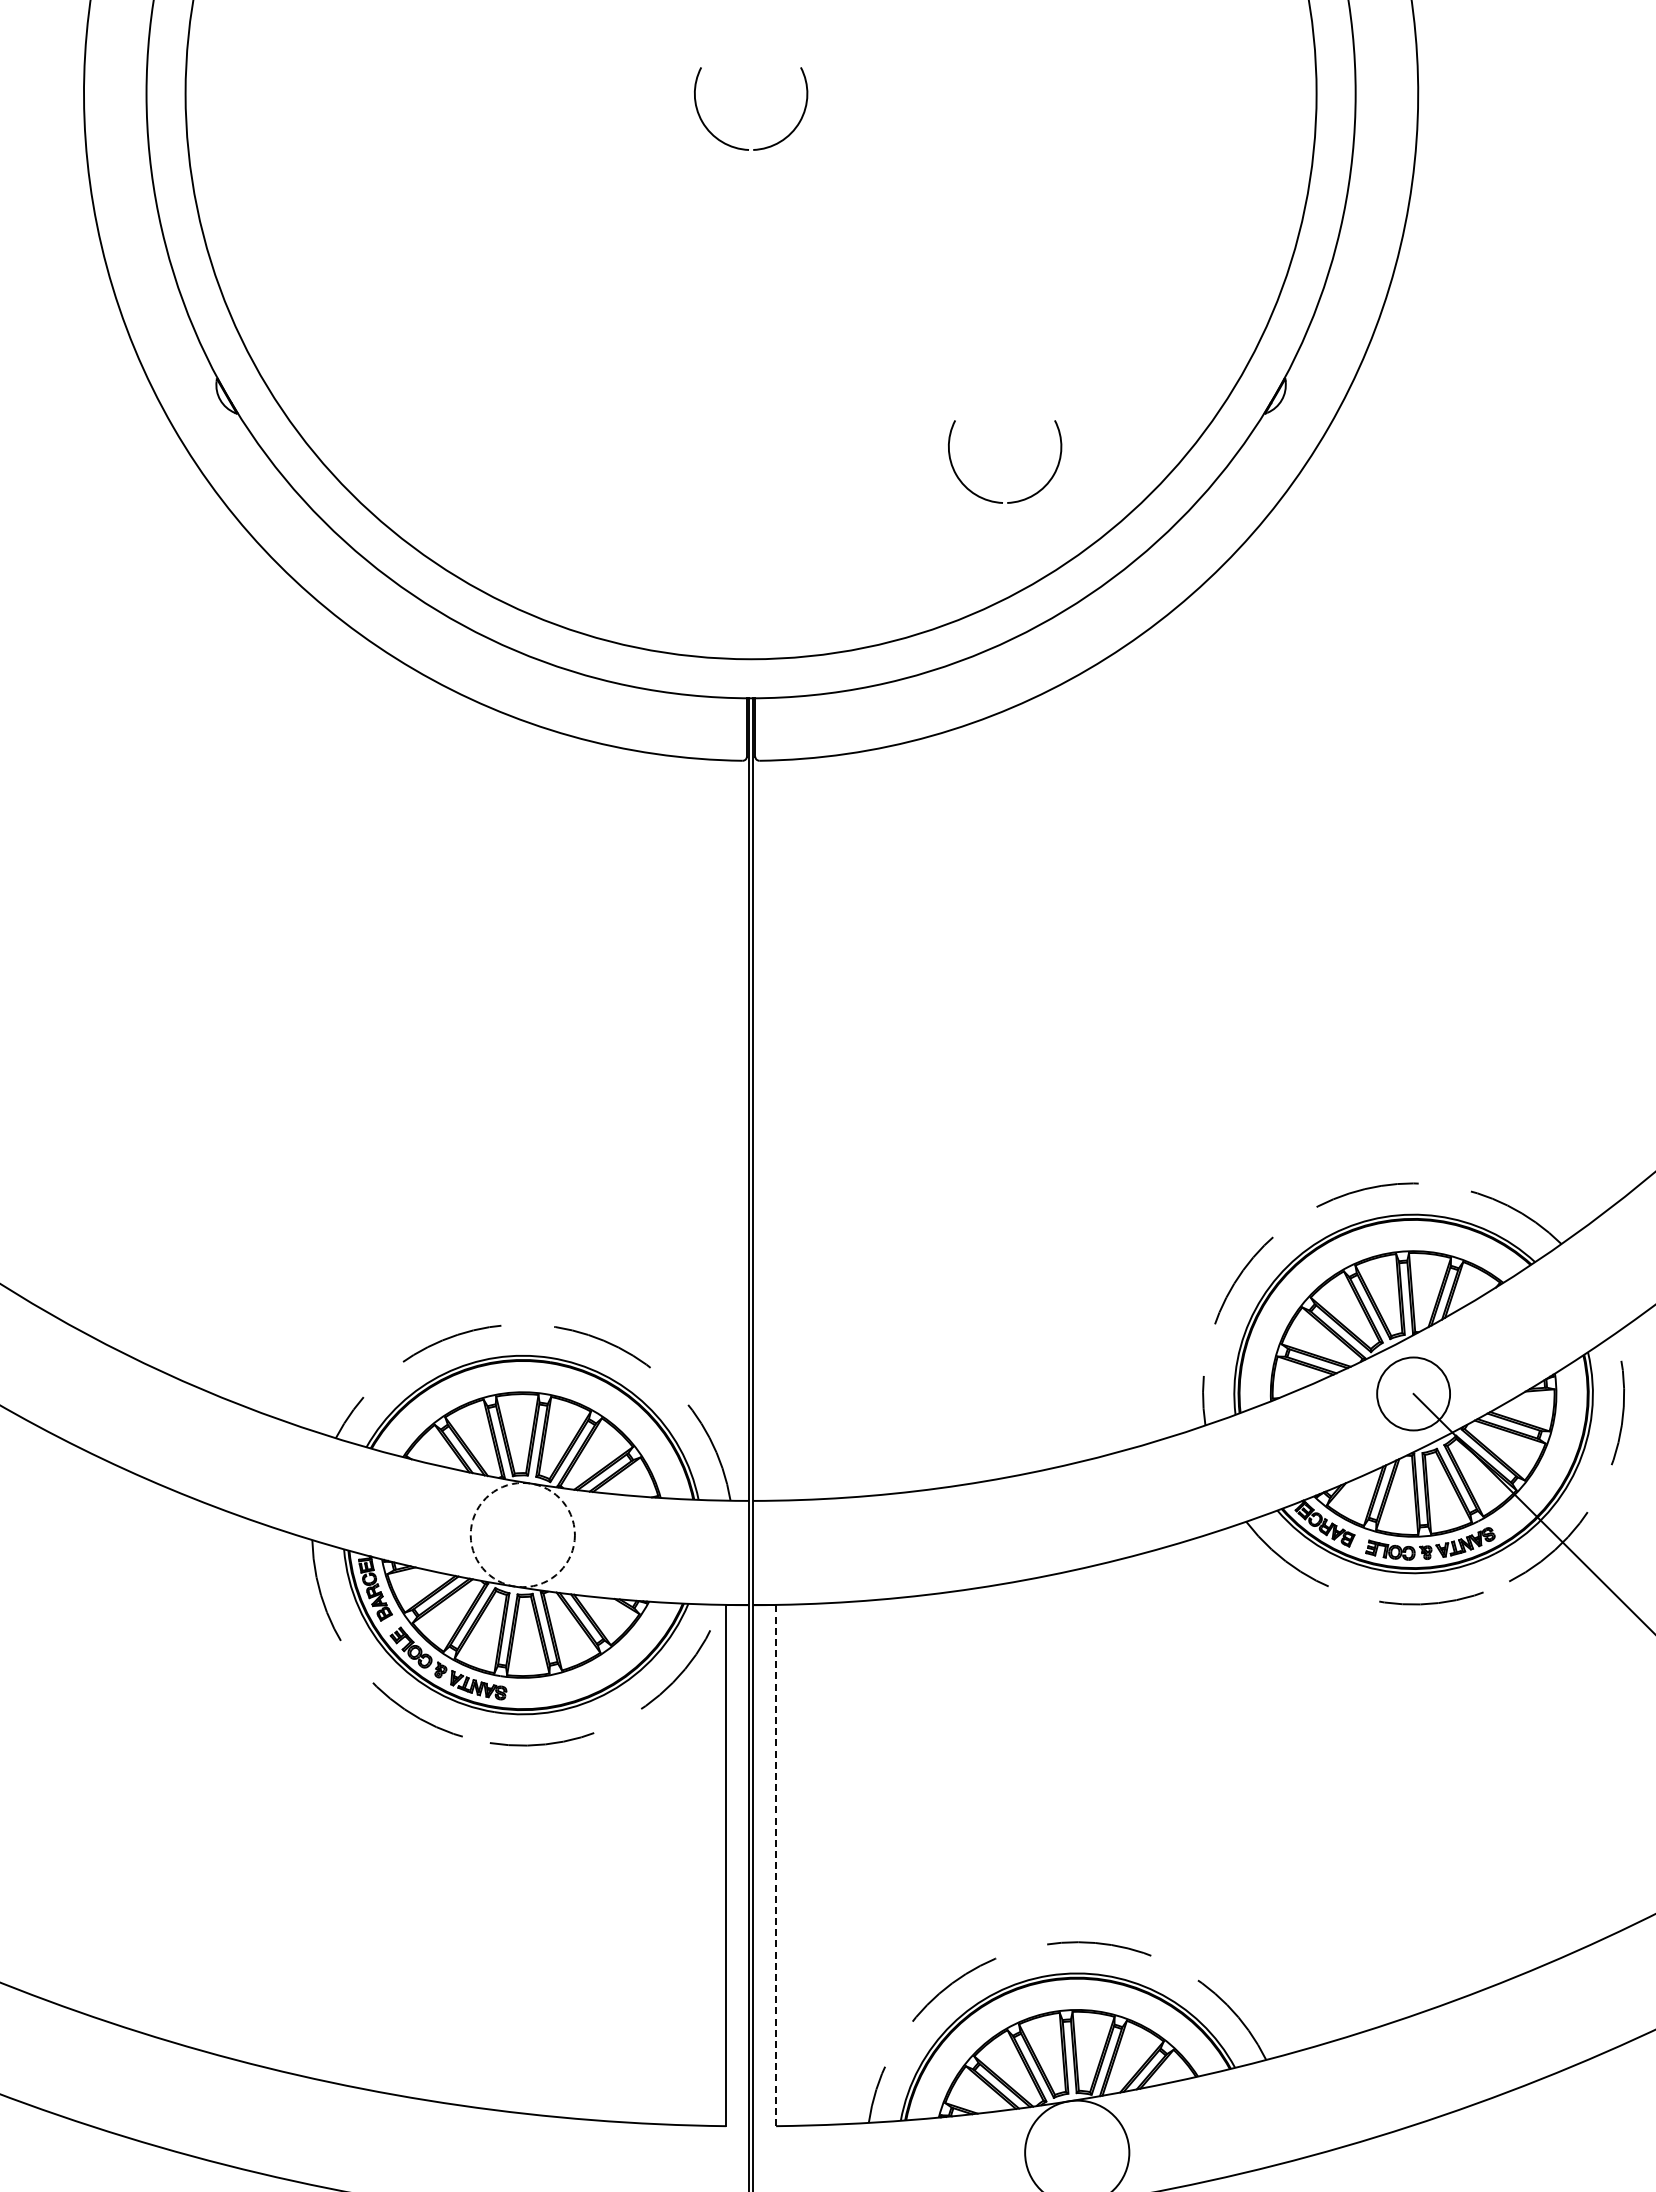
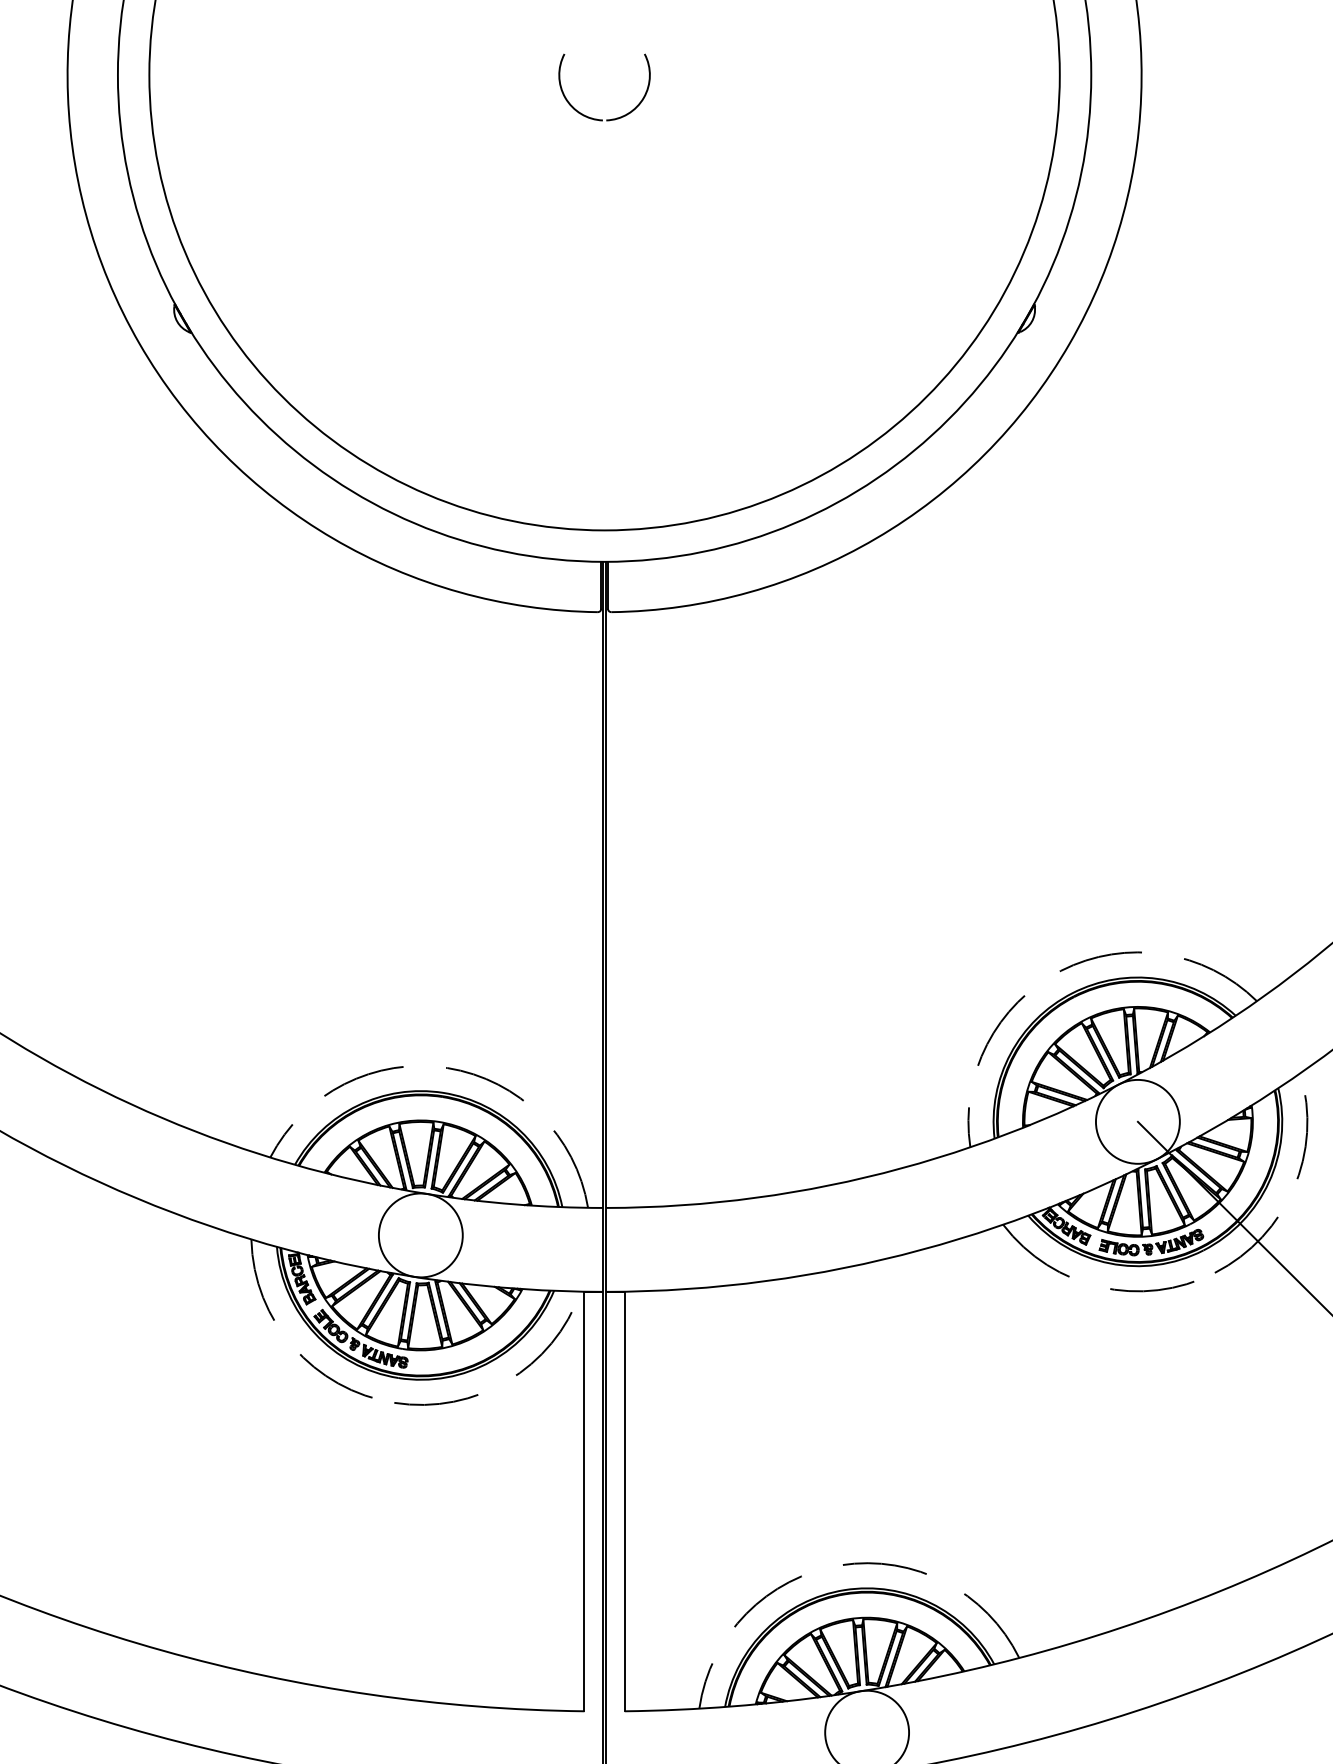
part: (1010, 501) -> (813, 403), removed
circle: (1413, 1393) -> (1137, 1121), size x1.43
circle: (522, 1534) -> (420, 1234), dashed -> solid
line: (776, 1865) -> (625, 1501), dashed -> solid

